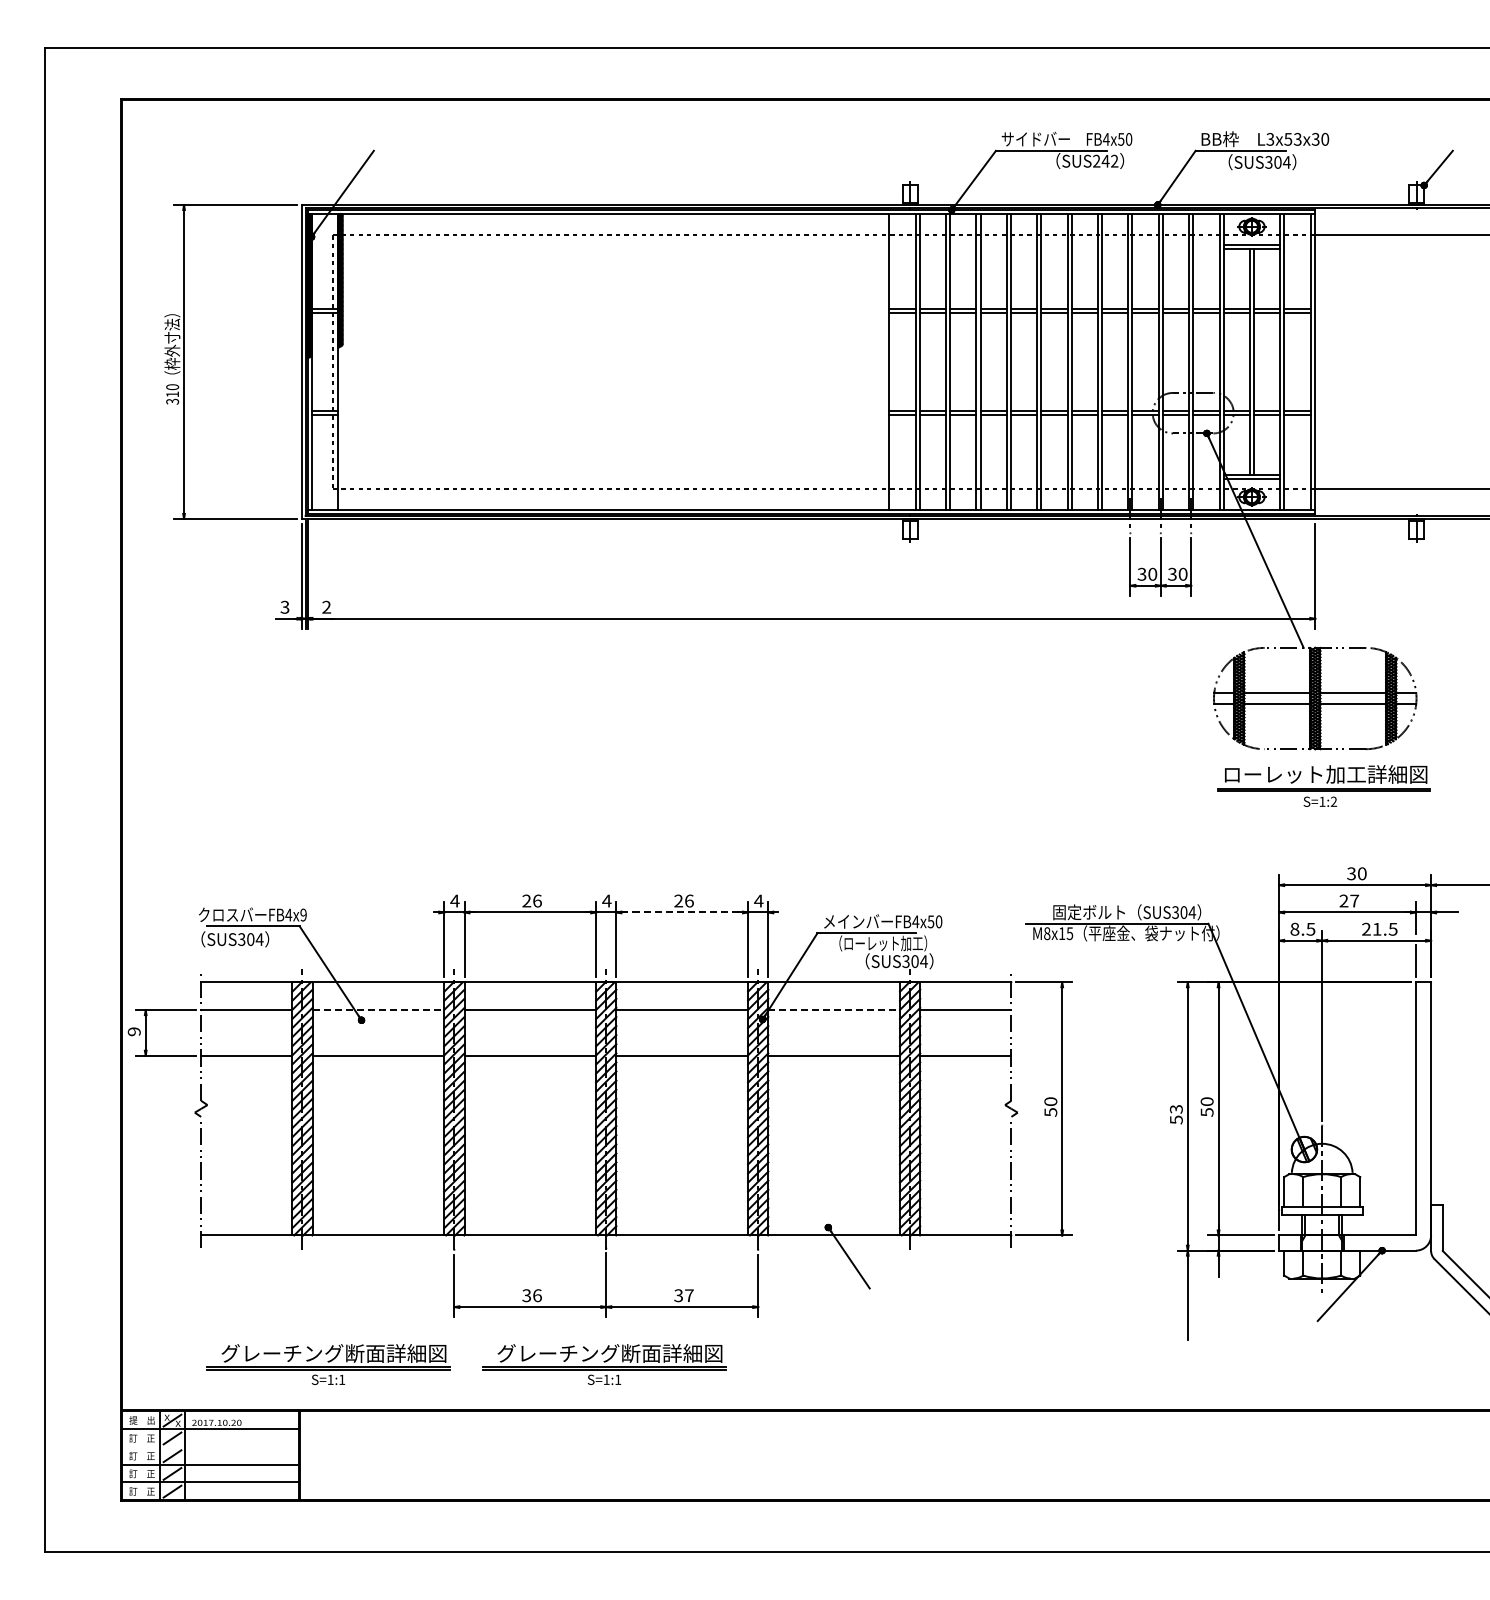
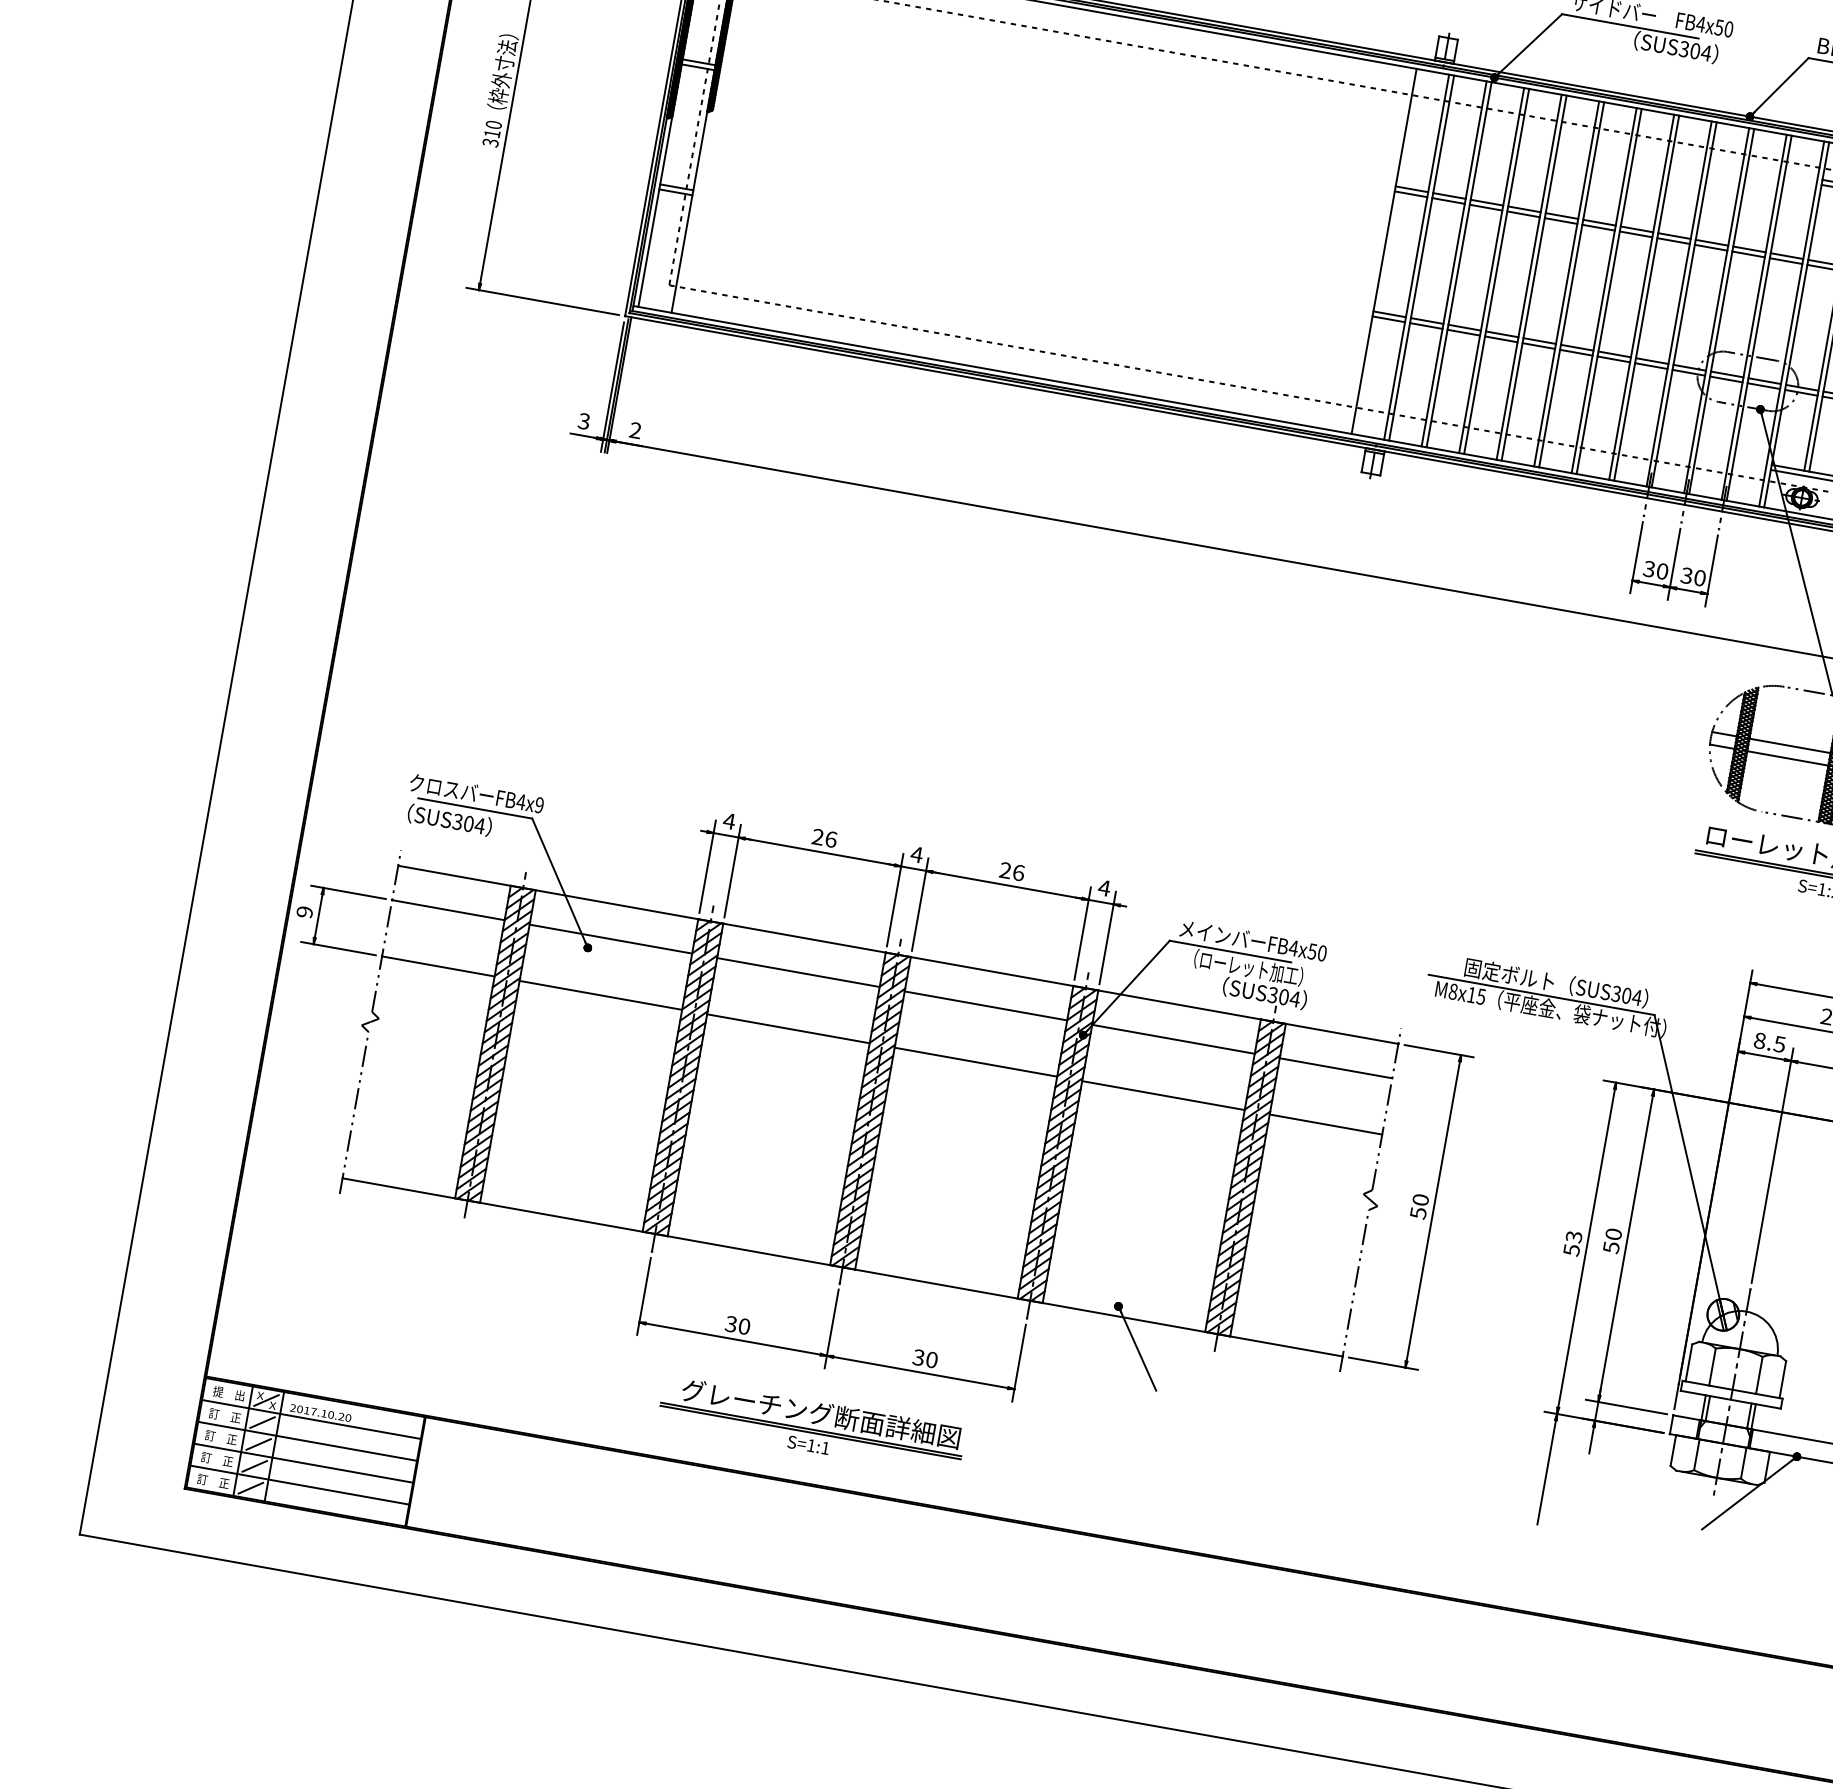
text: (1105, 160) -> (1695, 50), SUS242 -> SUS304
line: (682, 912) -> (1007, 885), dashed -> solid
line: (378, 1010) -> (610, 939), dashed -> solid
line: (834, 1010) -> (1173, 1039), dashed -> solid
text: (537, 1295) -> (744, 1326), 36 -> 30
text: (689, 1295) -> (932, 1359), 37 -> 30
part: (328, 1364) -> (471, 1365), removed
line: (210, 1446) -> (307, 1440), added

